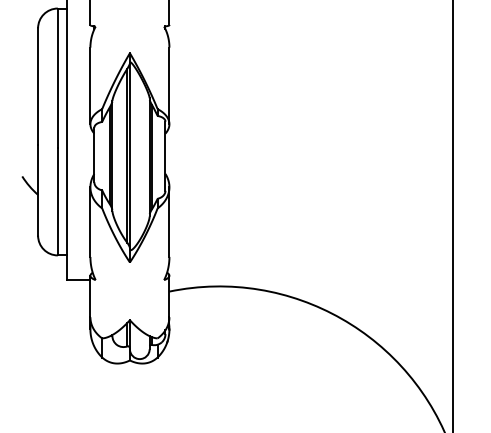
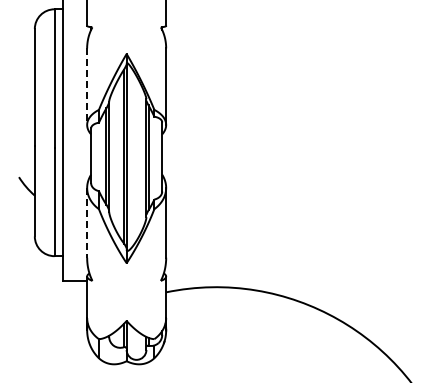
line: (90, 86) -> (87, 87), solid -> dashed
line: (90, 222) -> (87, 223), solid -> dashed

